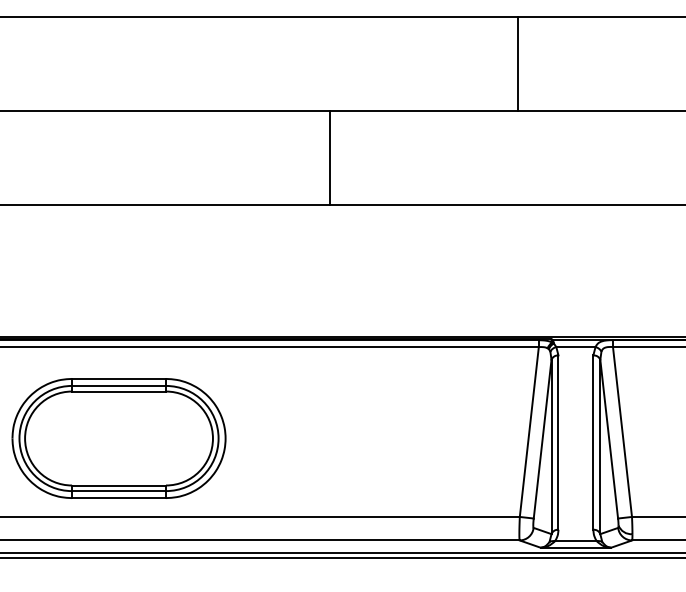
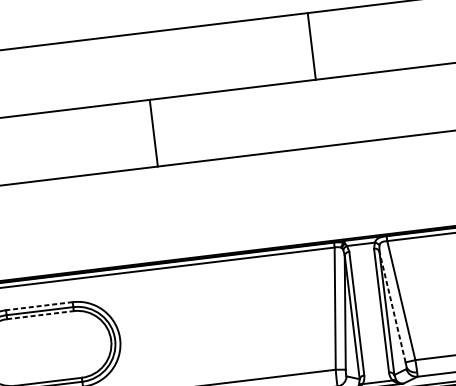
line: (517, 64) -> (311, 46), moved
line: (329, 157) -> (153, 132), moved
line: (119, 378) -> (39, 305), solid -> dashed
line: (119, 391) -> (40, 315), solid -> dashed
line: (609, 439) -> (392, 307), solid -> dashed

